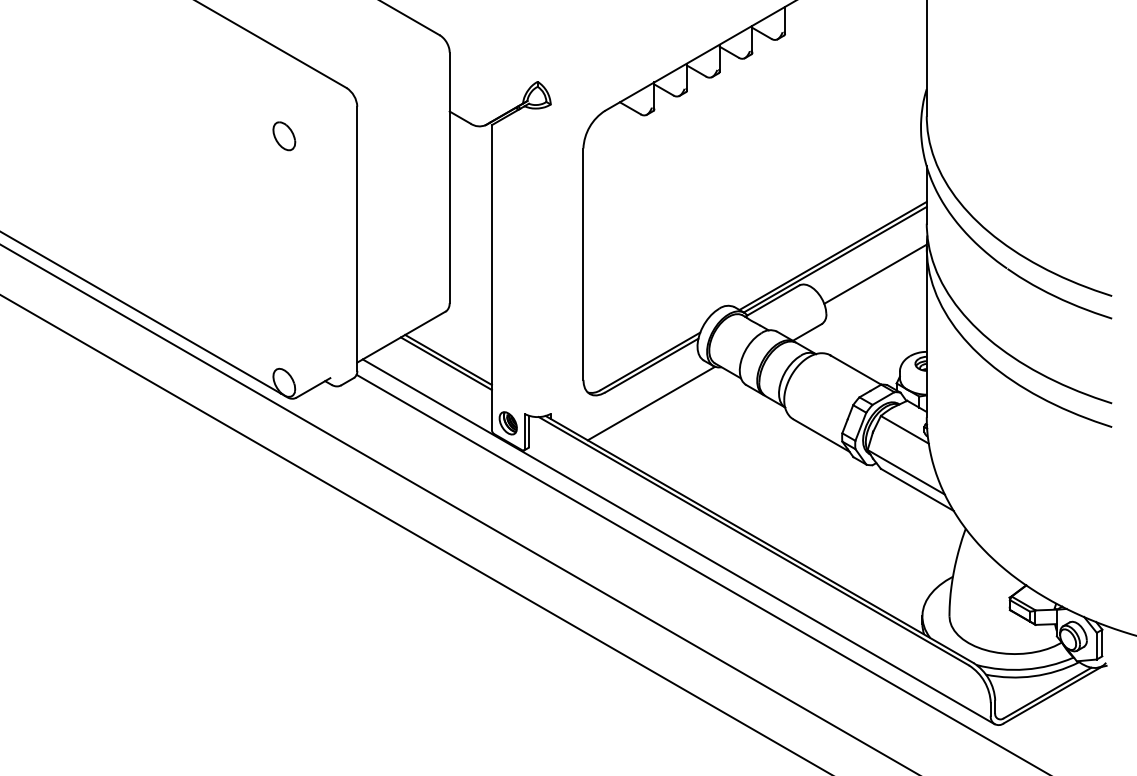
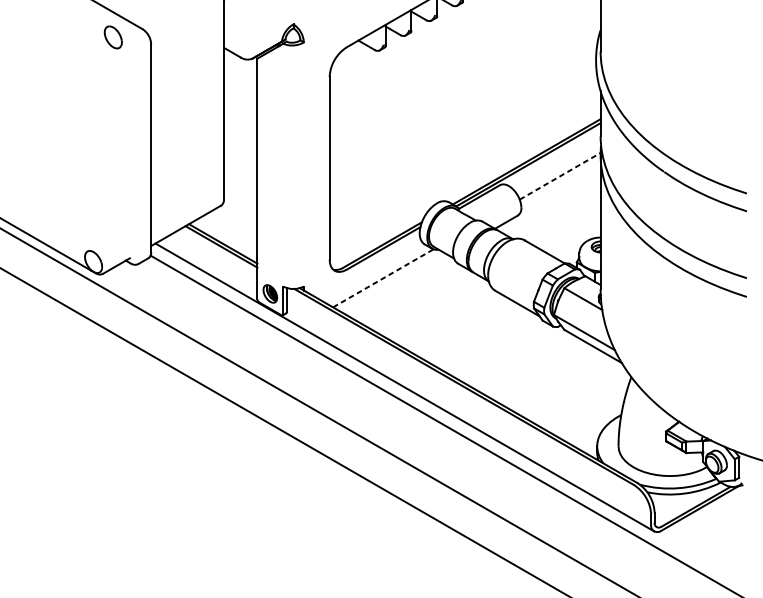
part: (284, 136) -> (113, 37), moved
line: (875, 273) -> (560, 175), solid -> dashed
line: (651, 403) -> (383, 278), solid -> dashed

